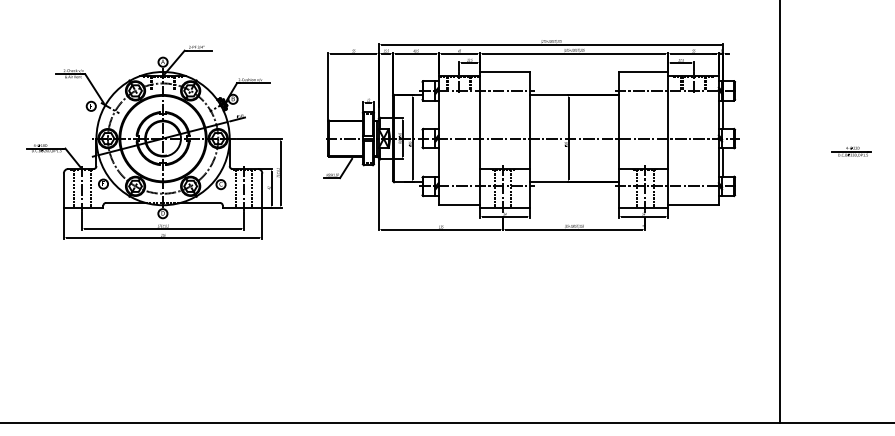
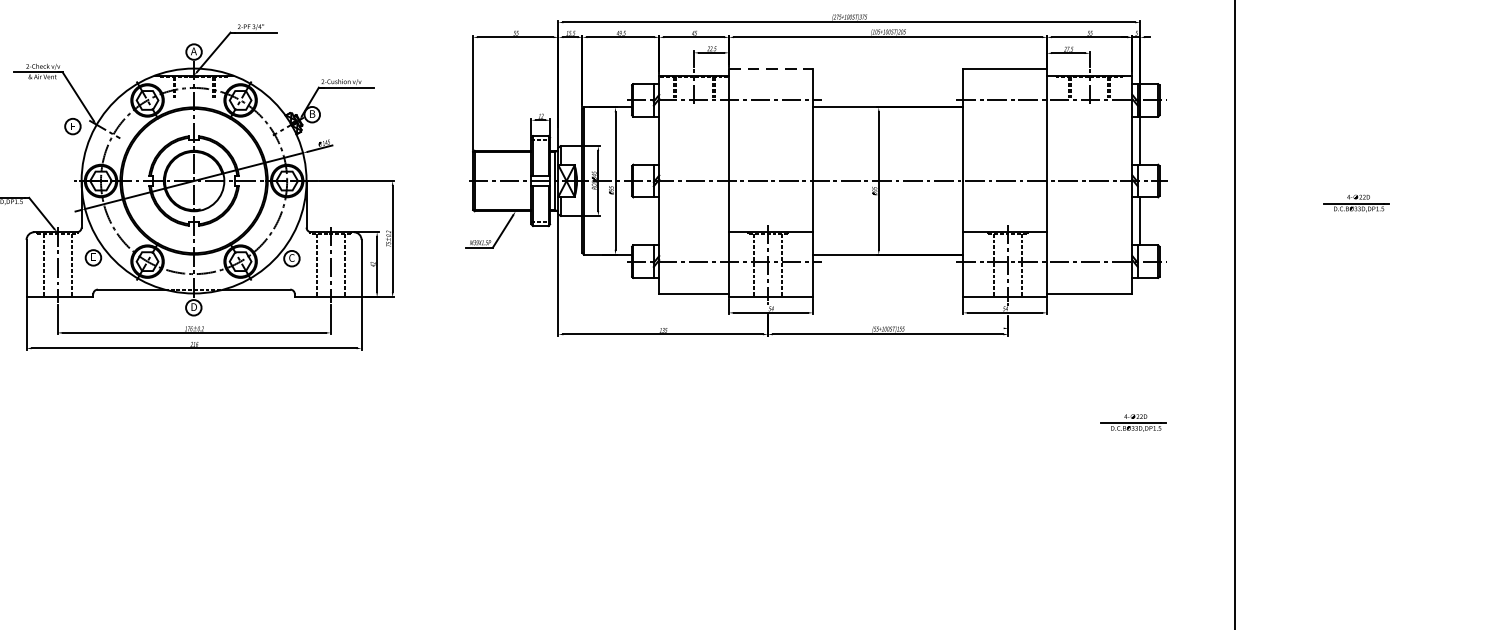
line: (504, 72) -> (770, 69), solid -> dashed
part: (719, 281) -> (1133, 422), added

